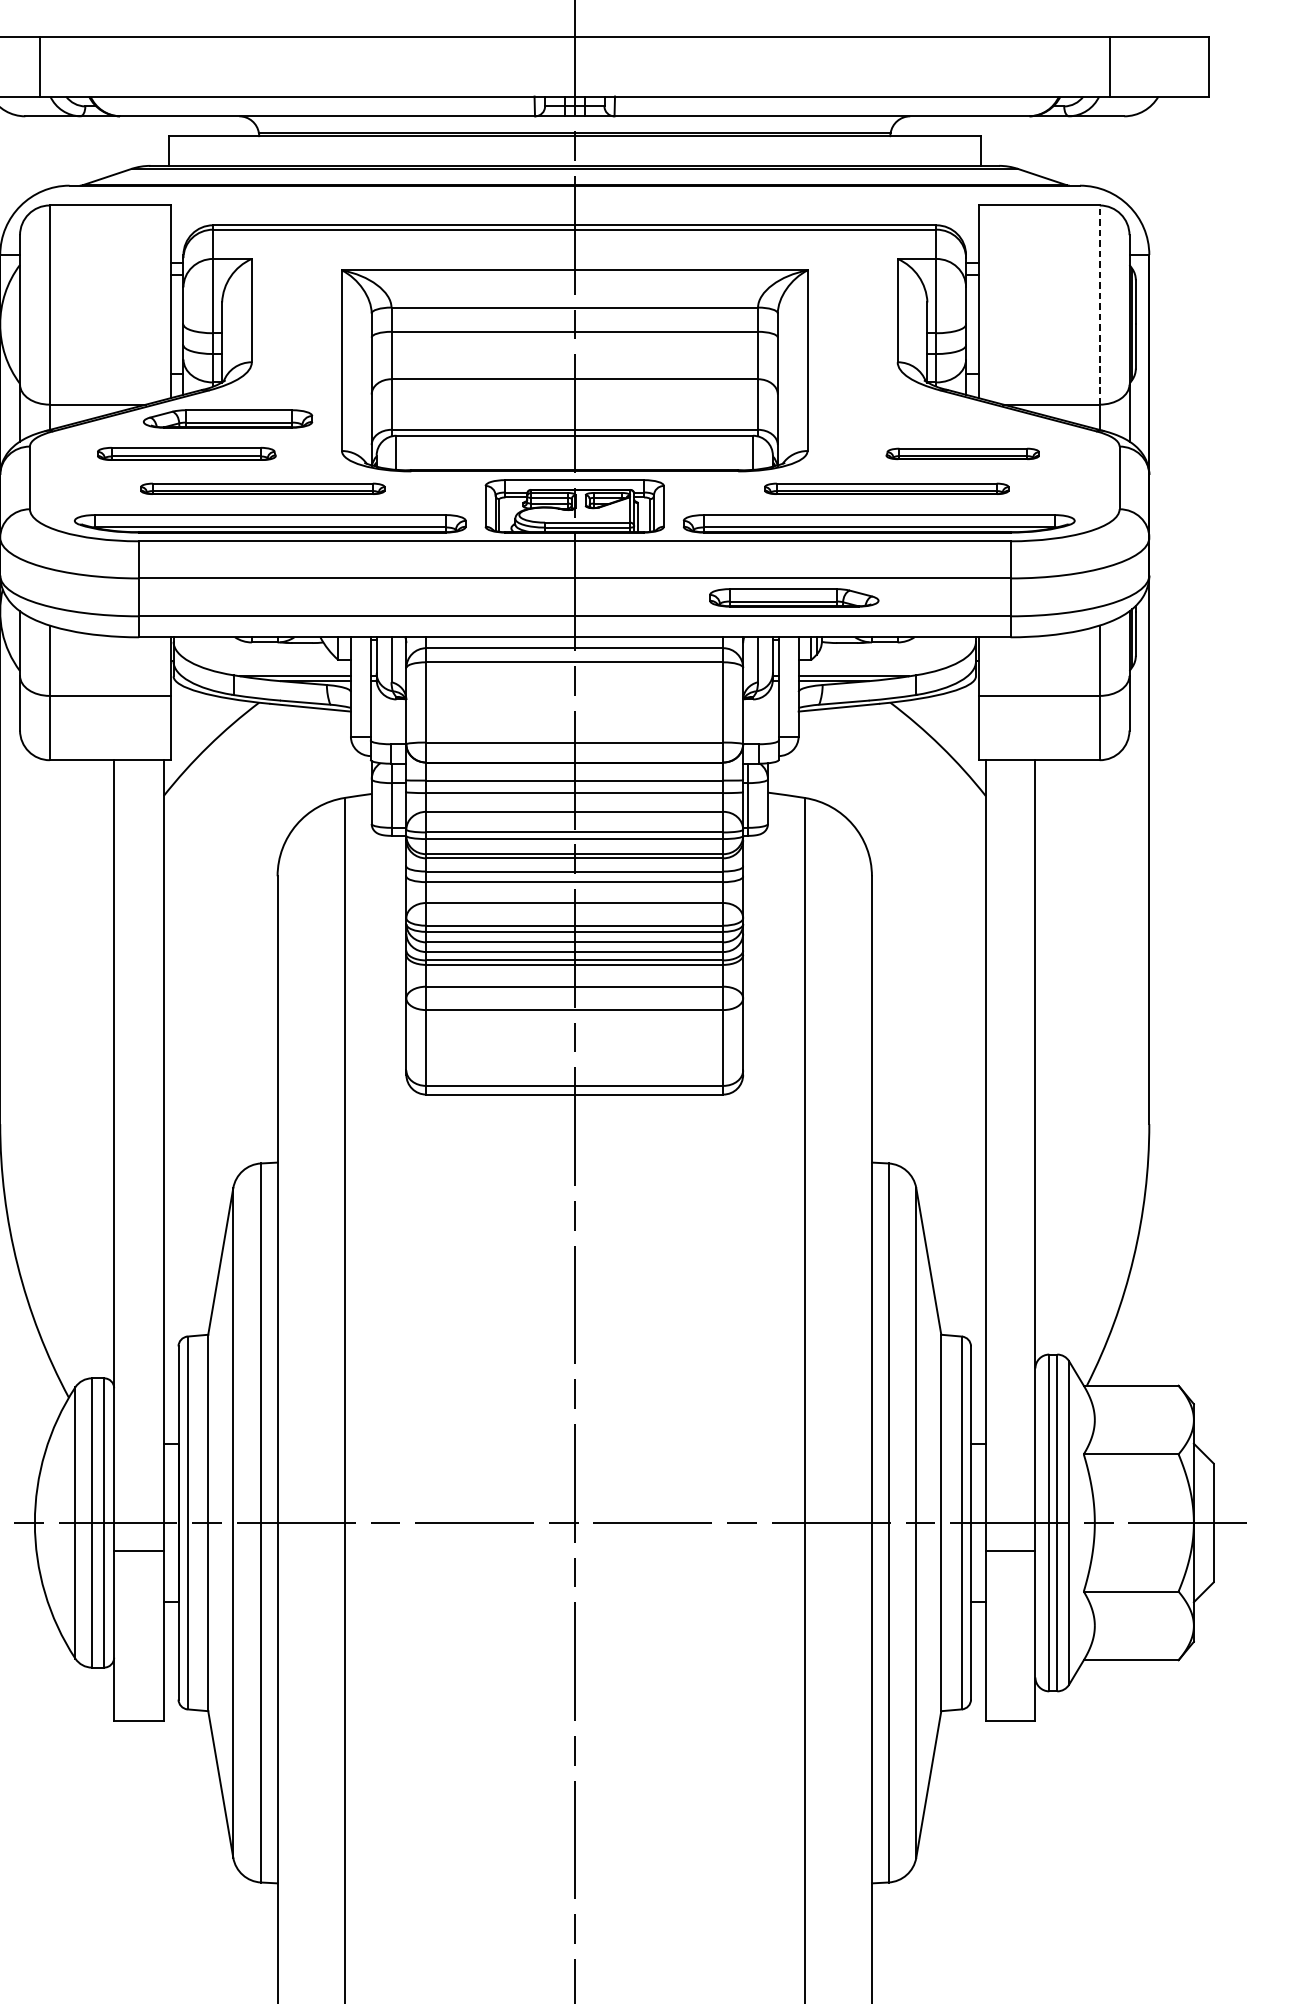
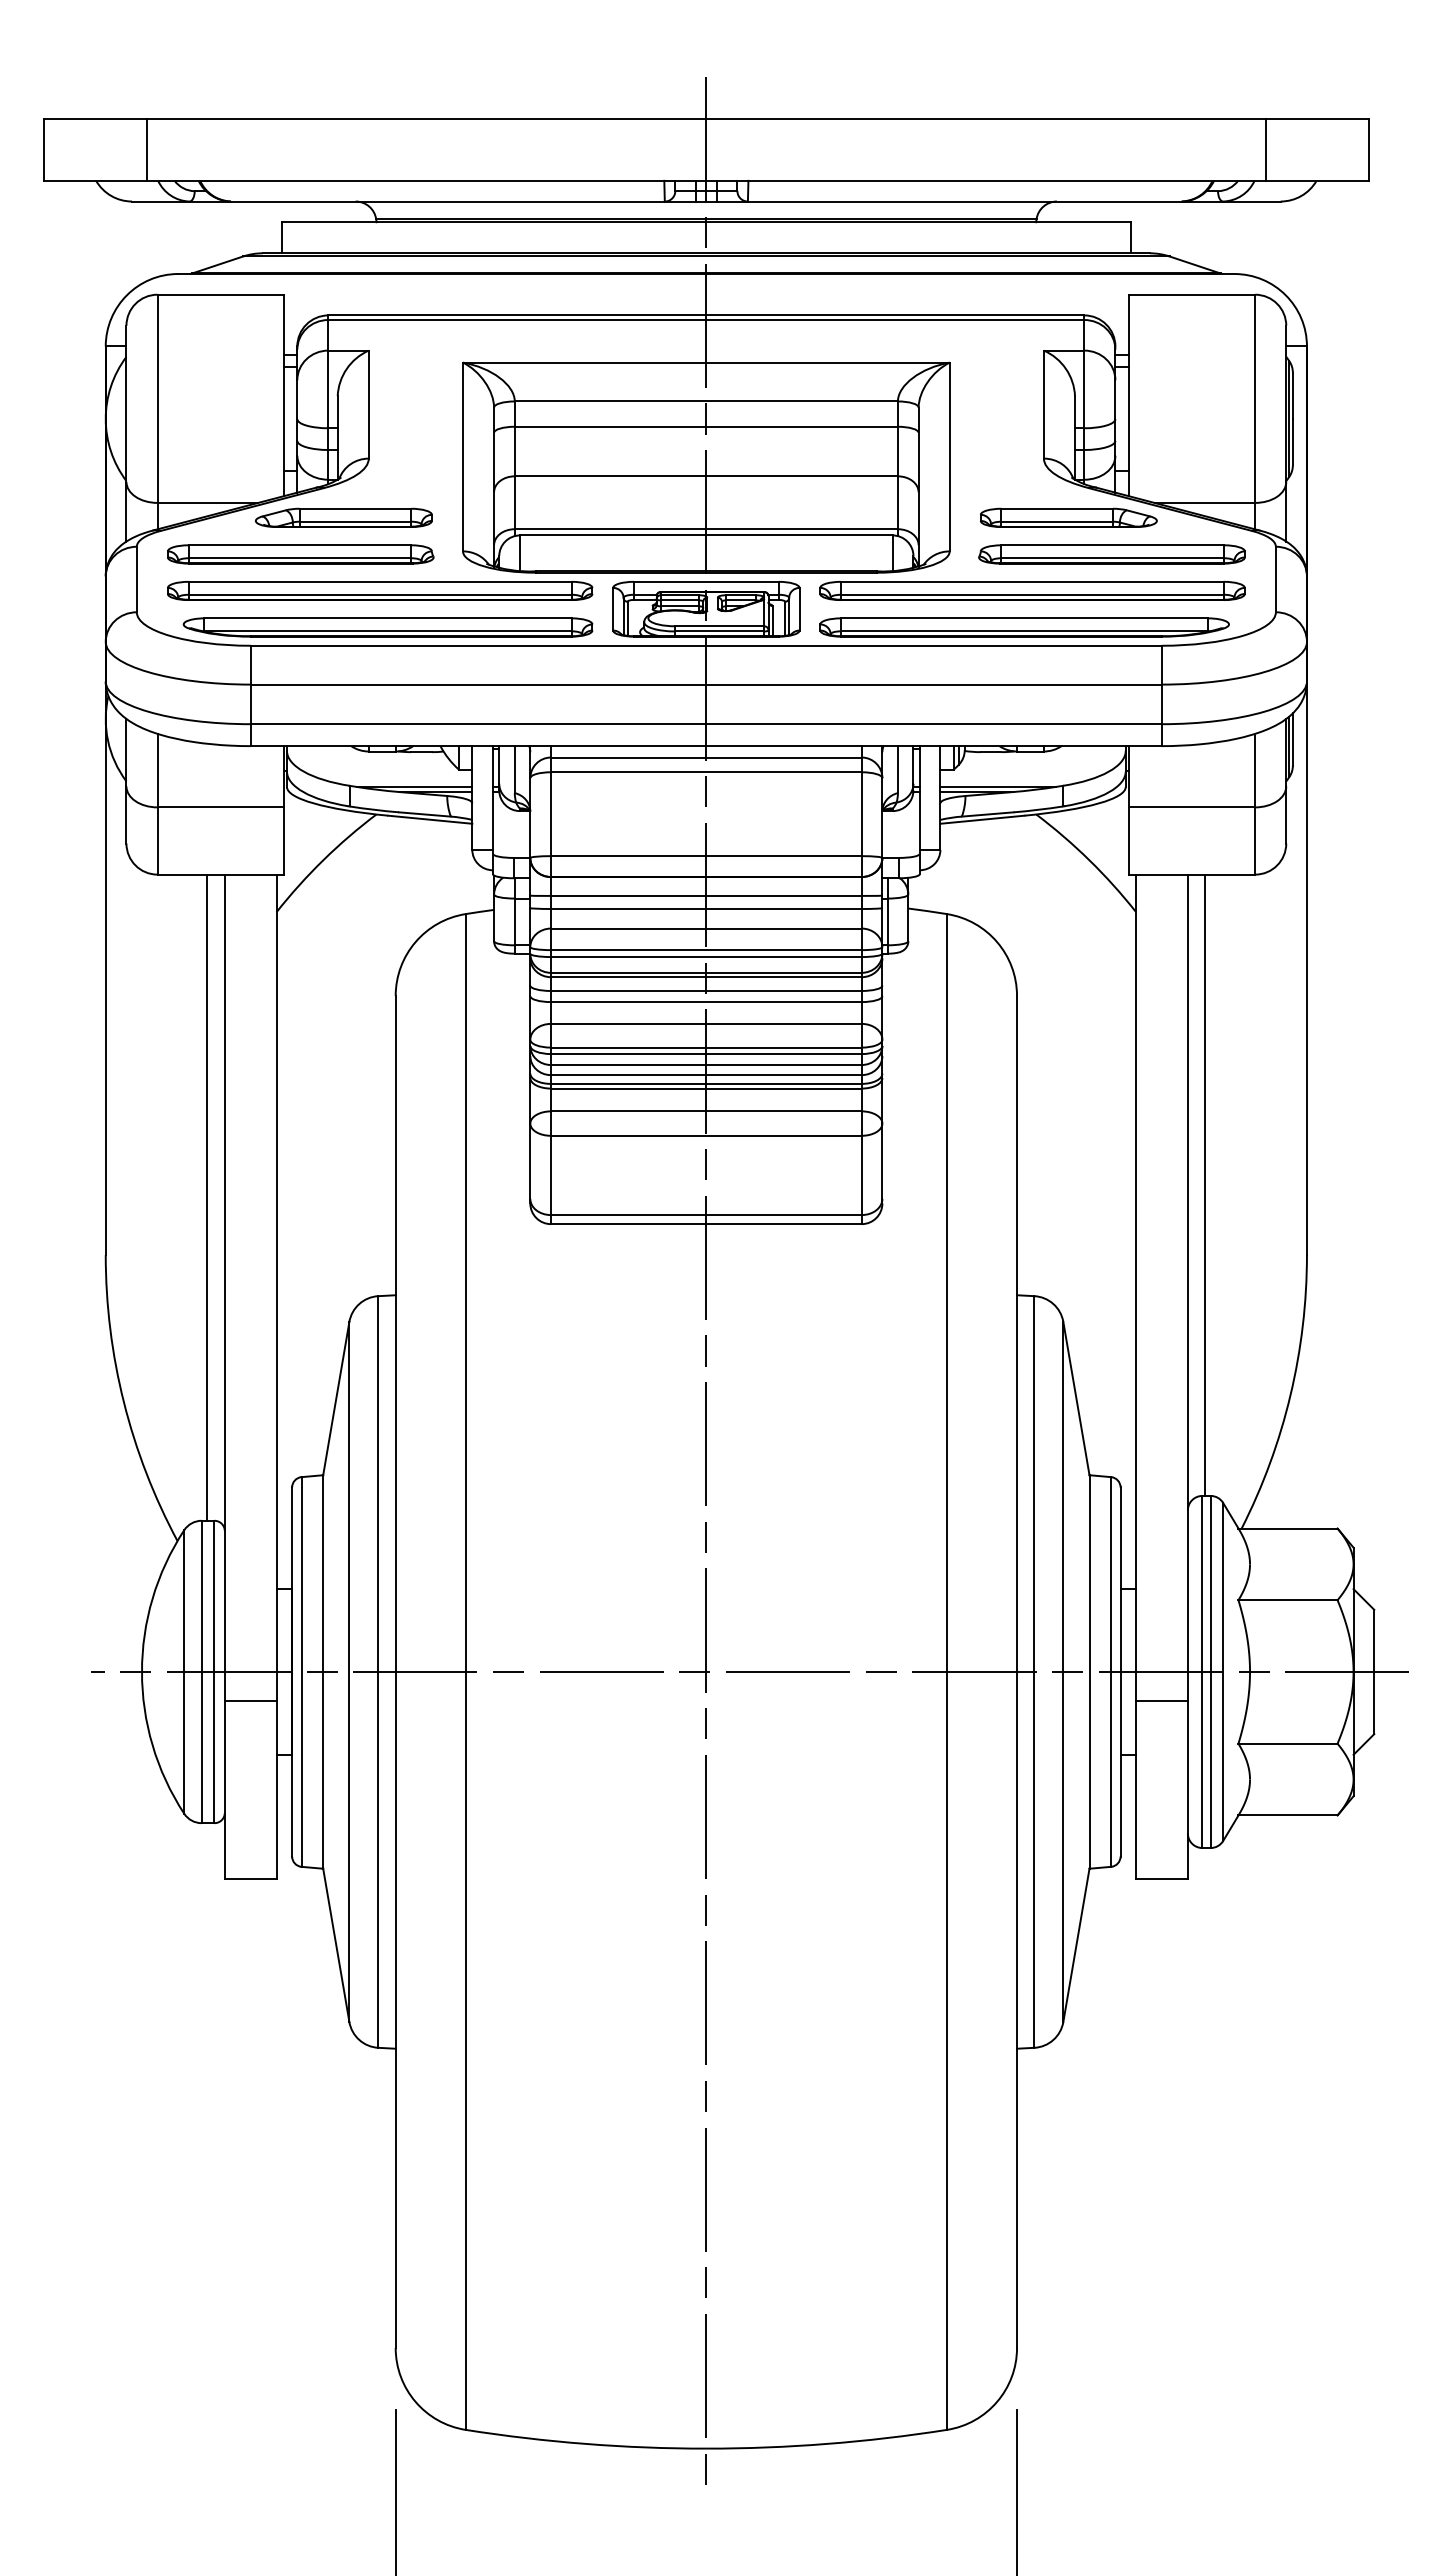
line: (1100, 304) -> (1255, 398), dashed -> solid
part: (186, 453) -> (300, 554), size x1.43
part: (962, 453) -> (1111, 554), size x1.67
part: (263, 488) -> (380, 590), size x1.67
part: (886, 488) -> (1032, 590), size x1.67
part: (793, 597) -> (1068, 517), moved
line: (1052, 1056) -> (1205, 1184), added
line: (97, 1069) -> (207, 1197), added

